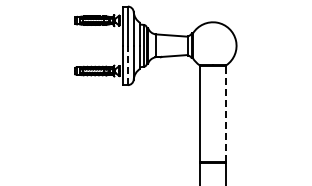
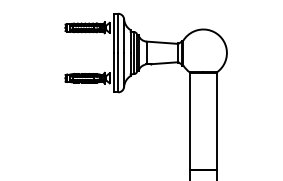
line: (127, 65) -> (117, 72), dashed -> solid
line: (226, 113) -> (216, 120), dashed -> solid

